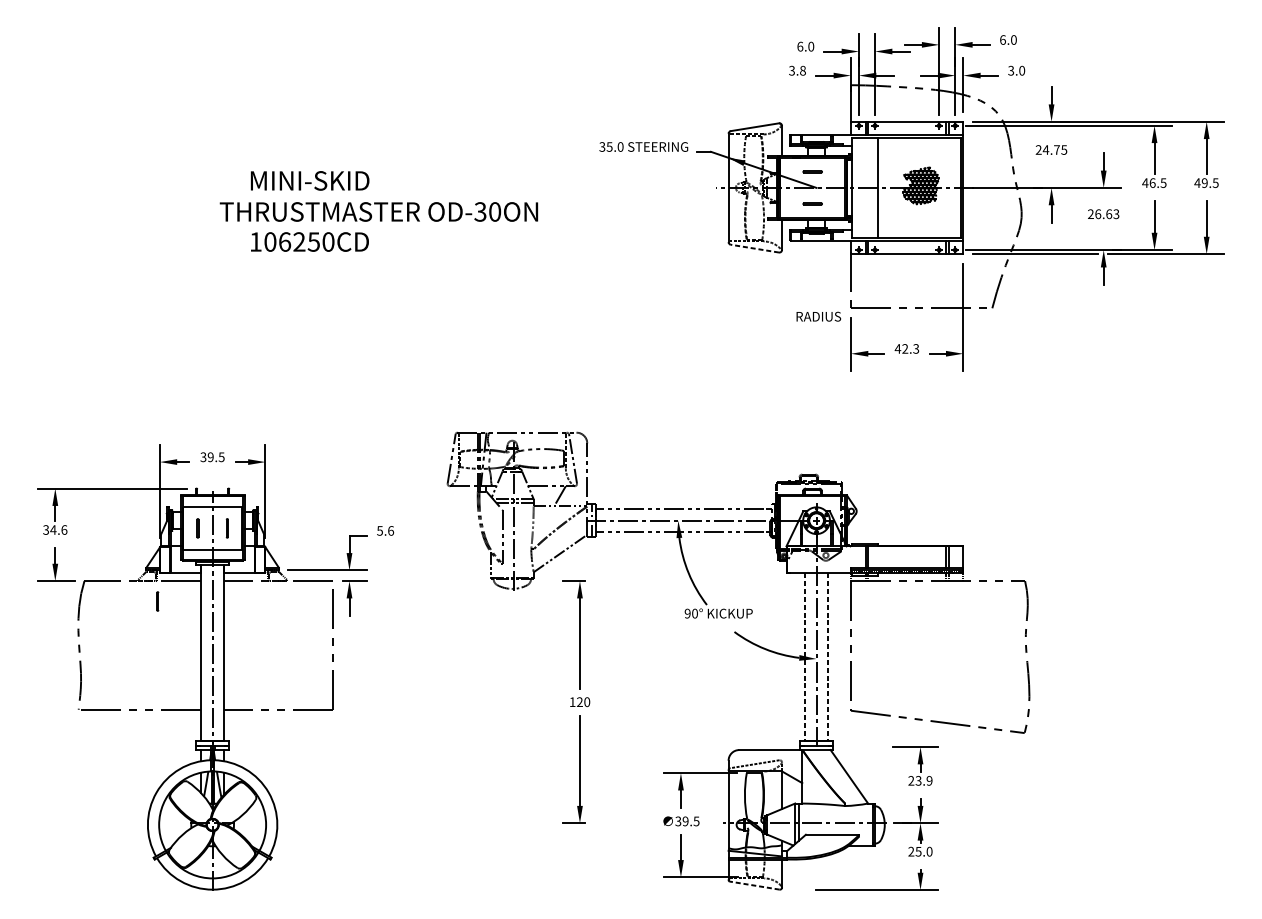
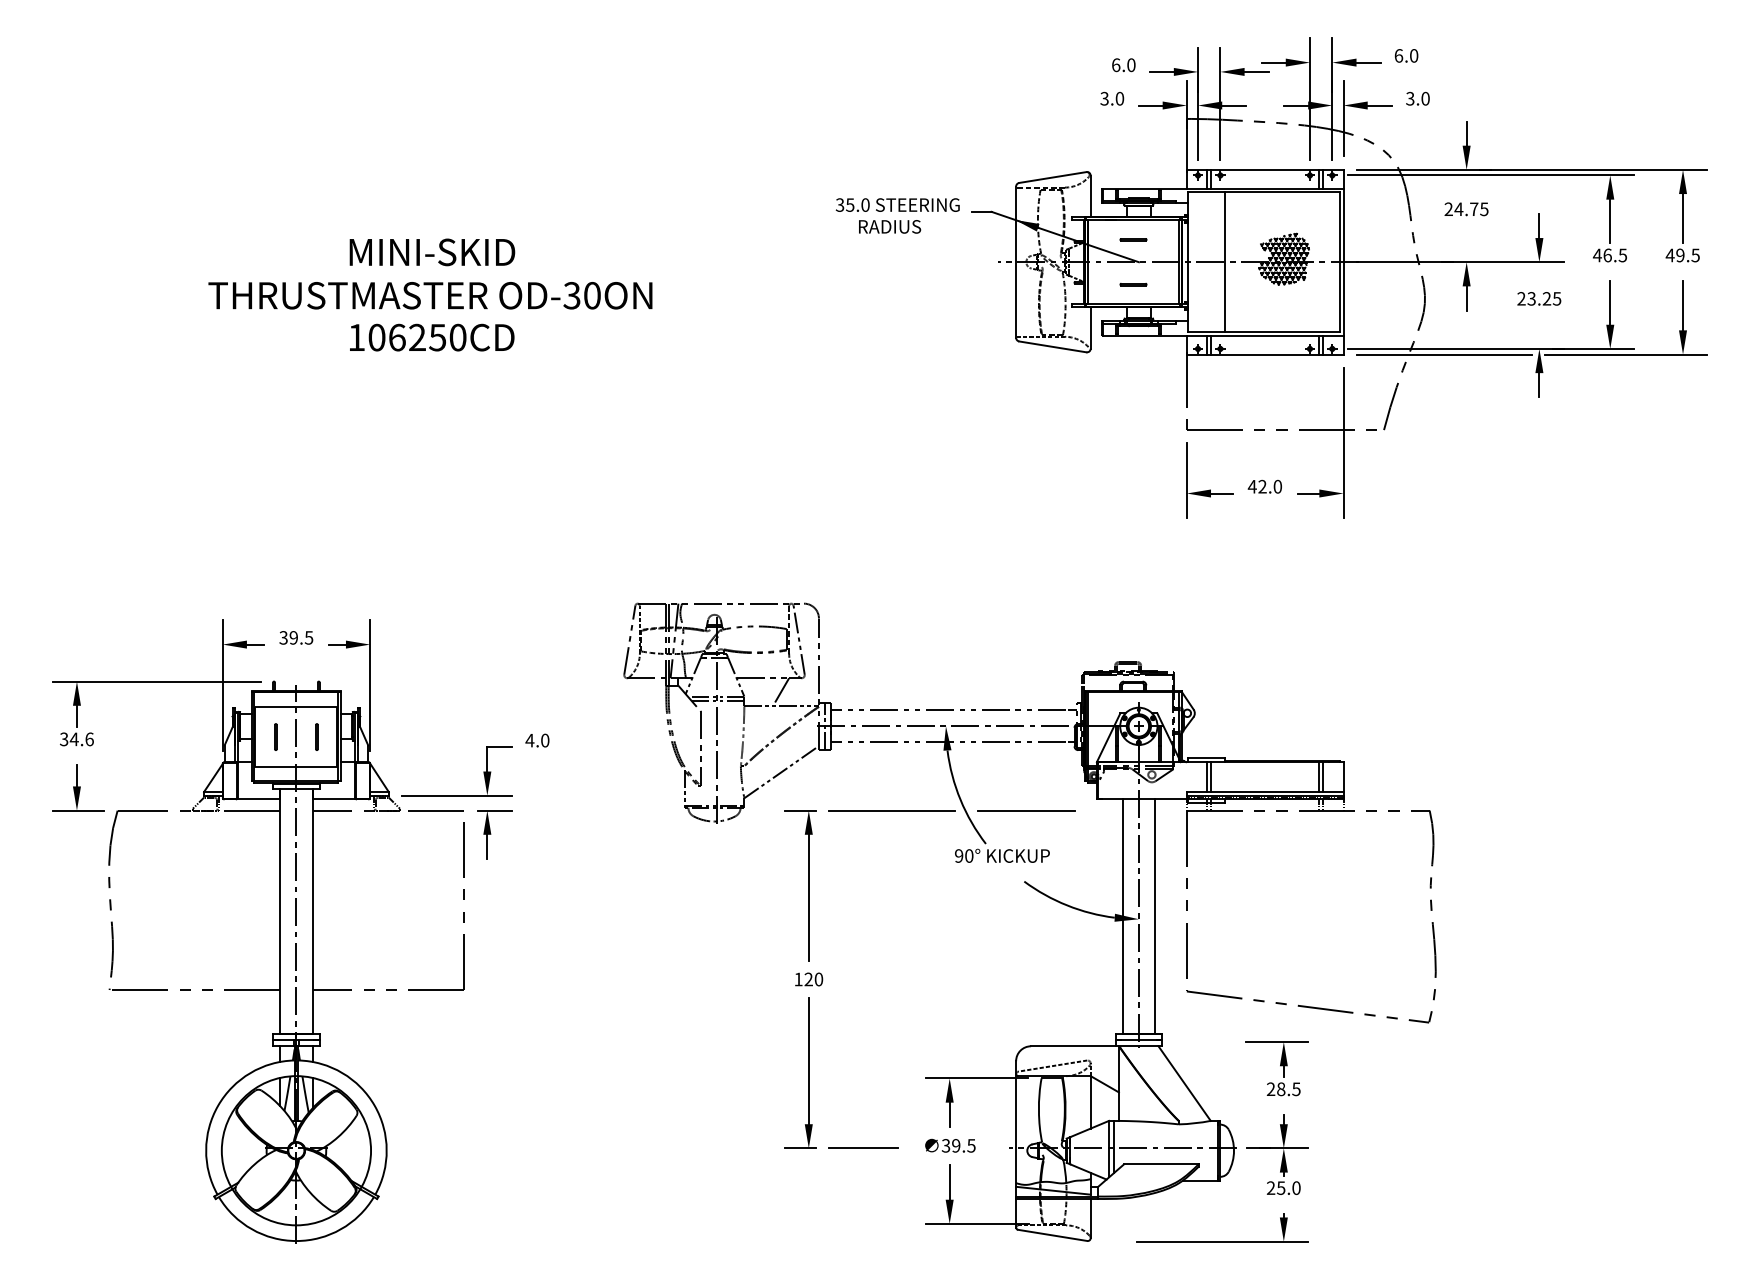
text: (802, 70) -> (1119, 98), 3.8 -> 3.0
text: (379, 211) -> (430, 295), moved
text: (1107, 213) -> (1544, 298), 26.63 -> 23.25
line: (754, 248) -> (1052, 346), dashed -> solid
text: (819, 316) -> (890, 226), moved
text: (915, 348) -> (1277, 486), 42.3 -> 42.0
text: (385, 530) -> (537, 740), 5.6 -> 4.0
line: (639, 581) -> (891, 810), added
line: (736, 581) -> (1026, 810), added
line: (157, 601) -> (219, 838), removed
line: (804, 657) -> (1122, 917), dashed -> solid
line: (827, 657) -> (1154, 917), dashed -> solid
text: (923, 780) -> (1288, 1088), 23.9 -> 28.5
line: (619, 823) -> (863, 1148), added
line: (754, 885) -> (1052, 1235), dashed -> solid

